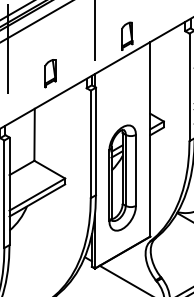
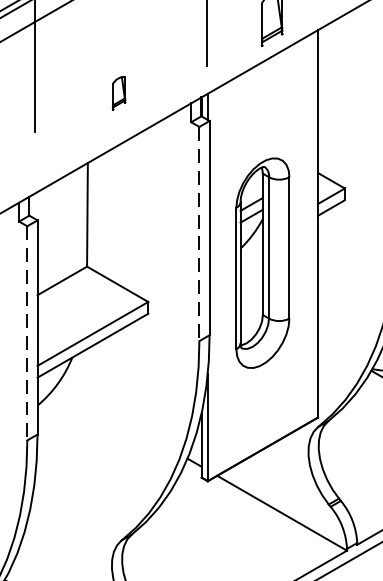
part: (50, 73) -> (119, 92), size x0.6
line: (90, 144) -> (198, 234), solid -> dashed
part: (122, 177) -> (262, 262), moved
line: (4, 194) -> (27, 333), solid -> dashed

